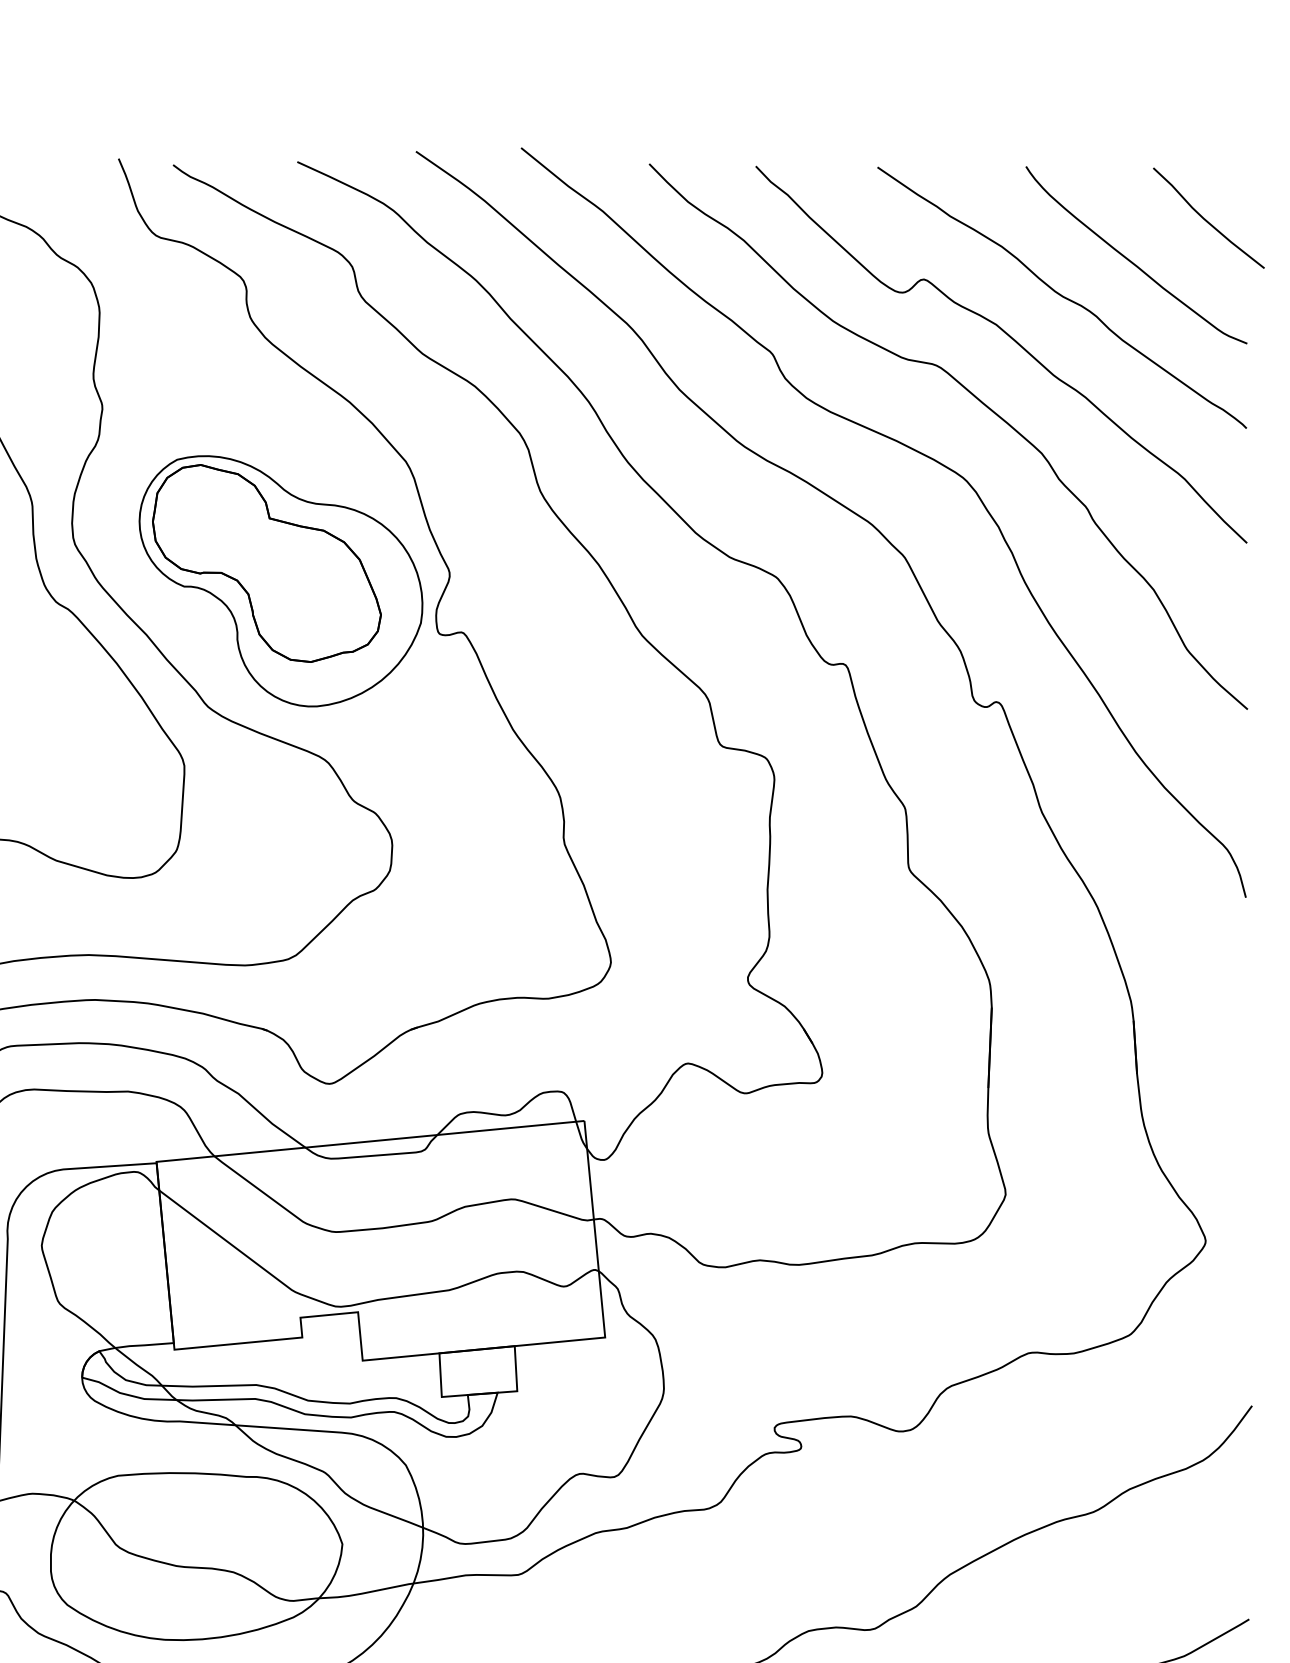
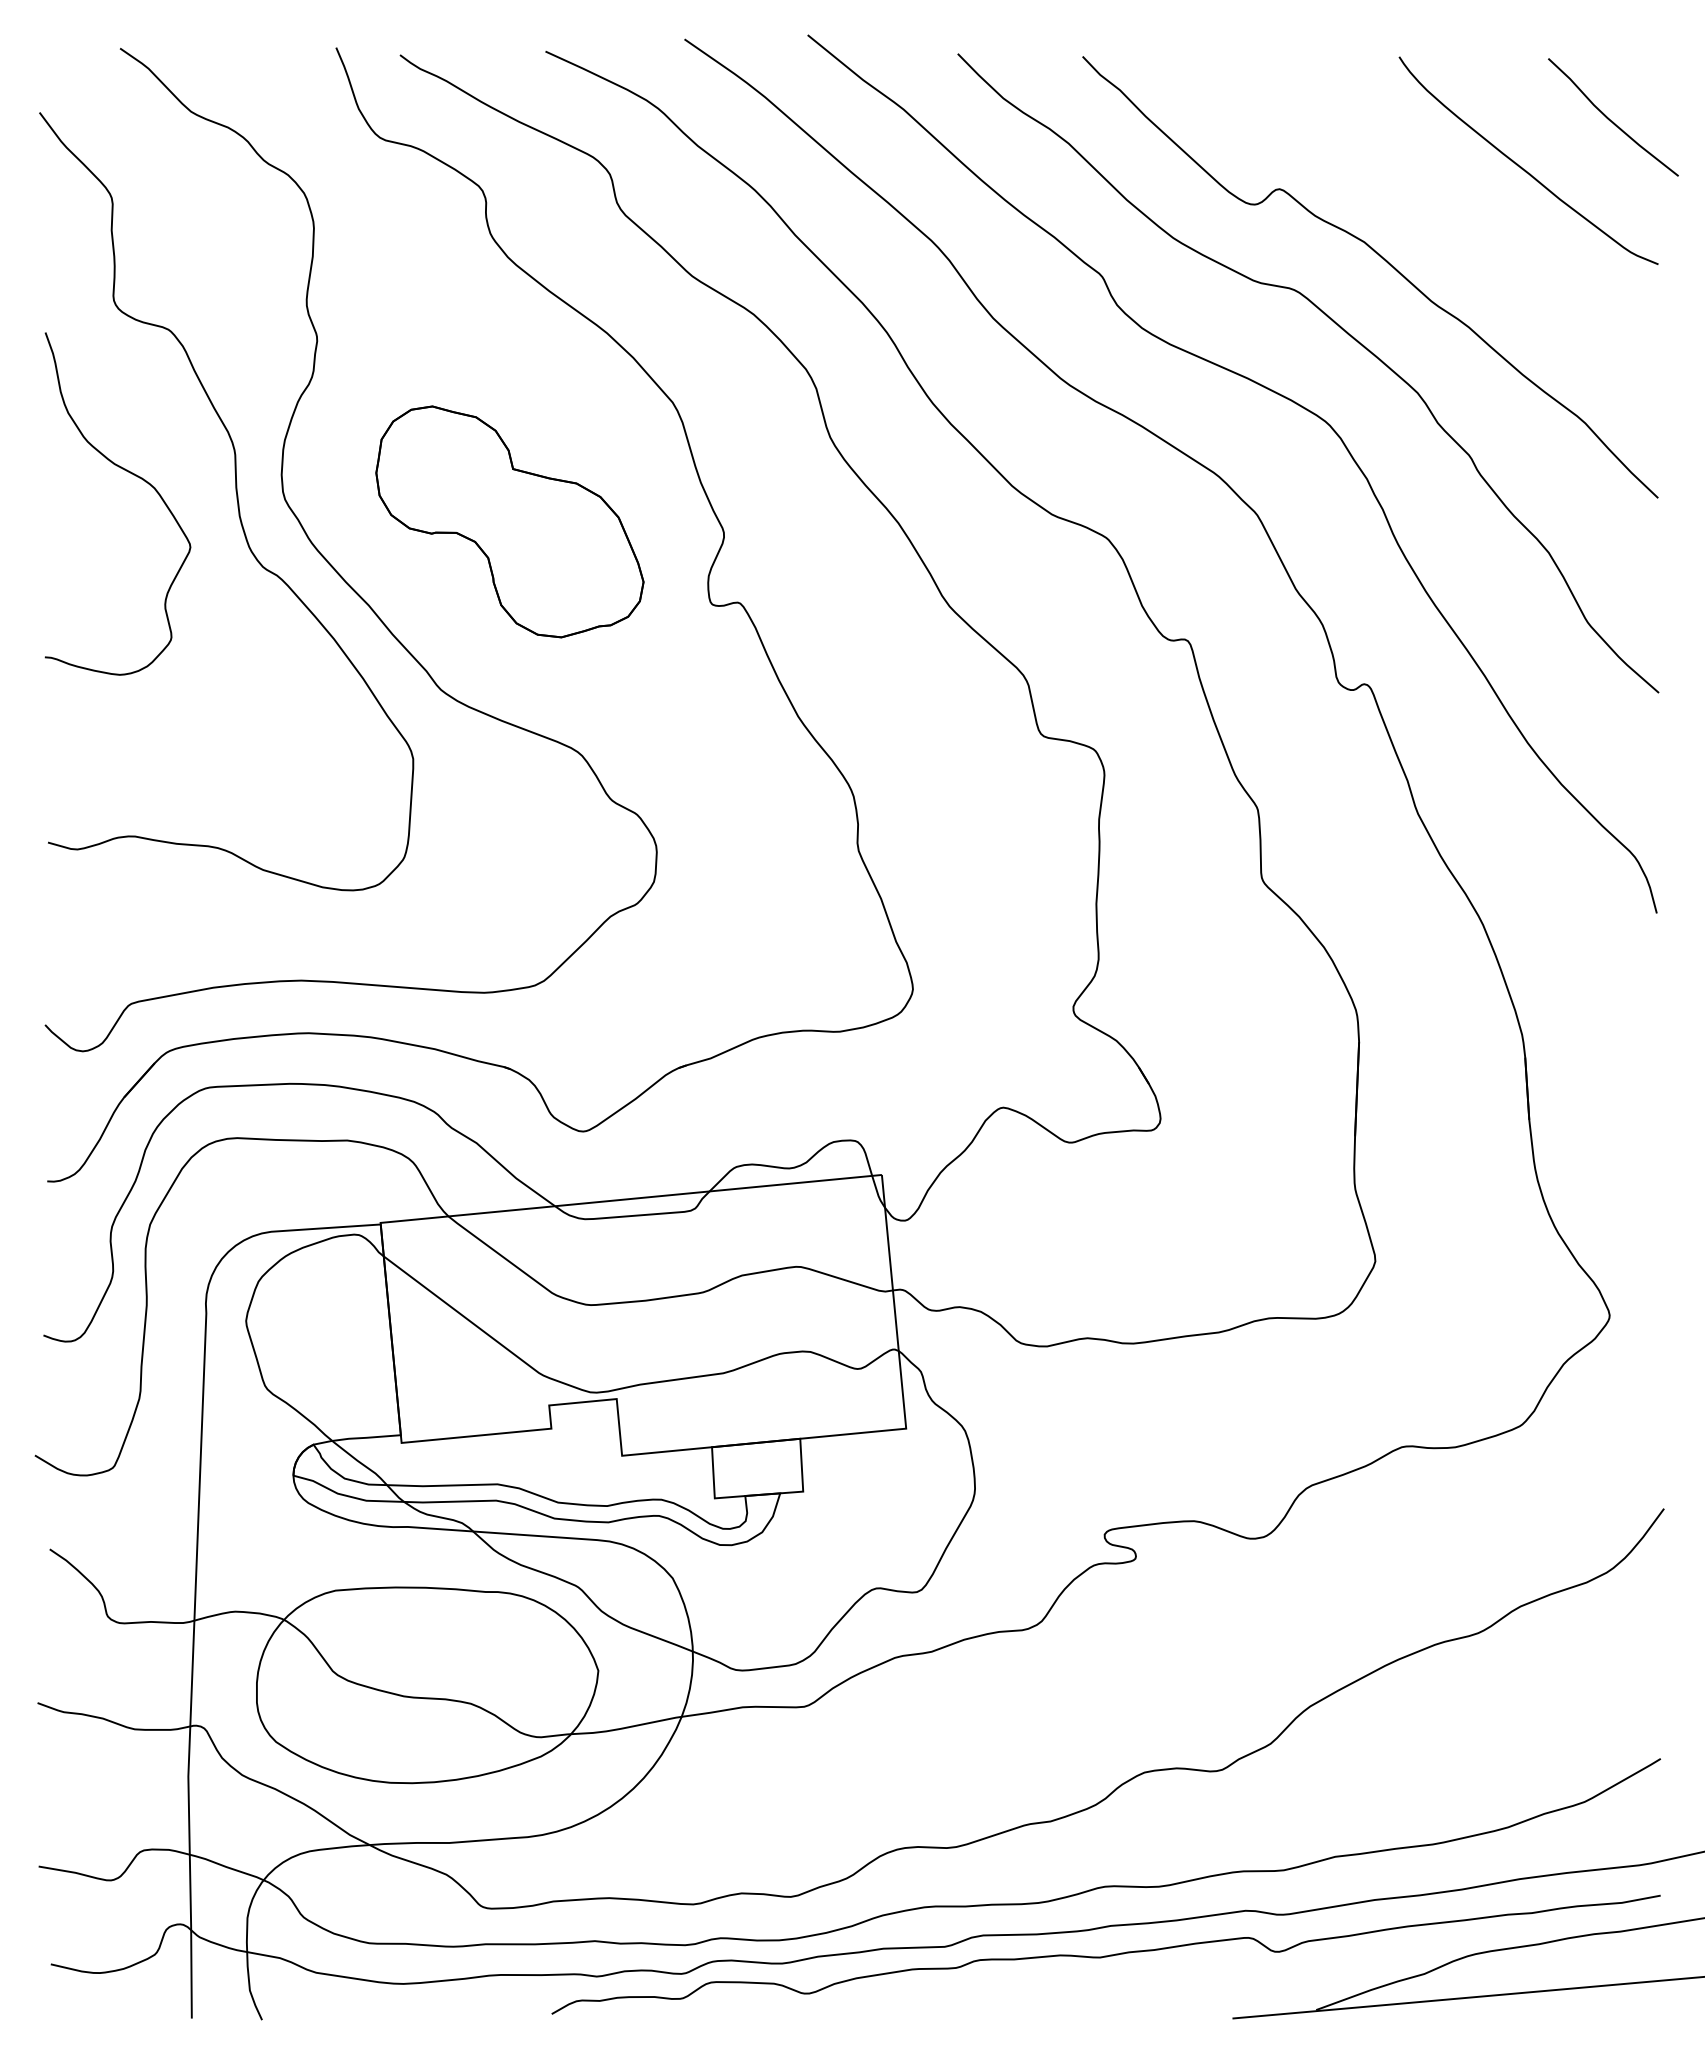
curve: (1062, 296) -> (1441, 209), removed
part: (280, 581) -> (525, 542), removed

